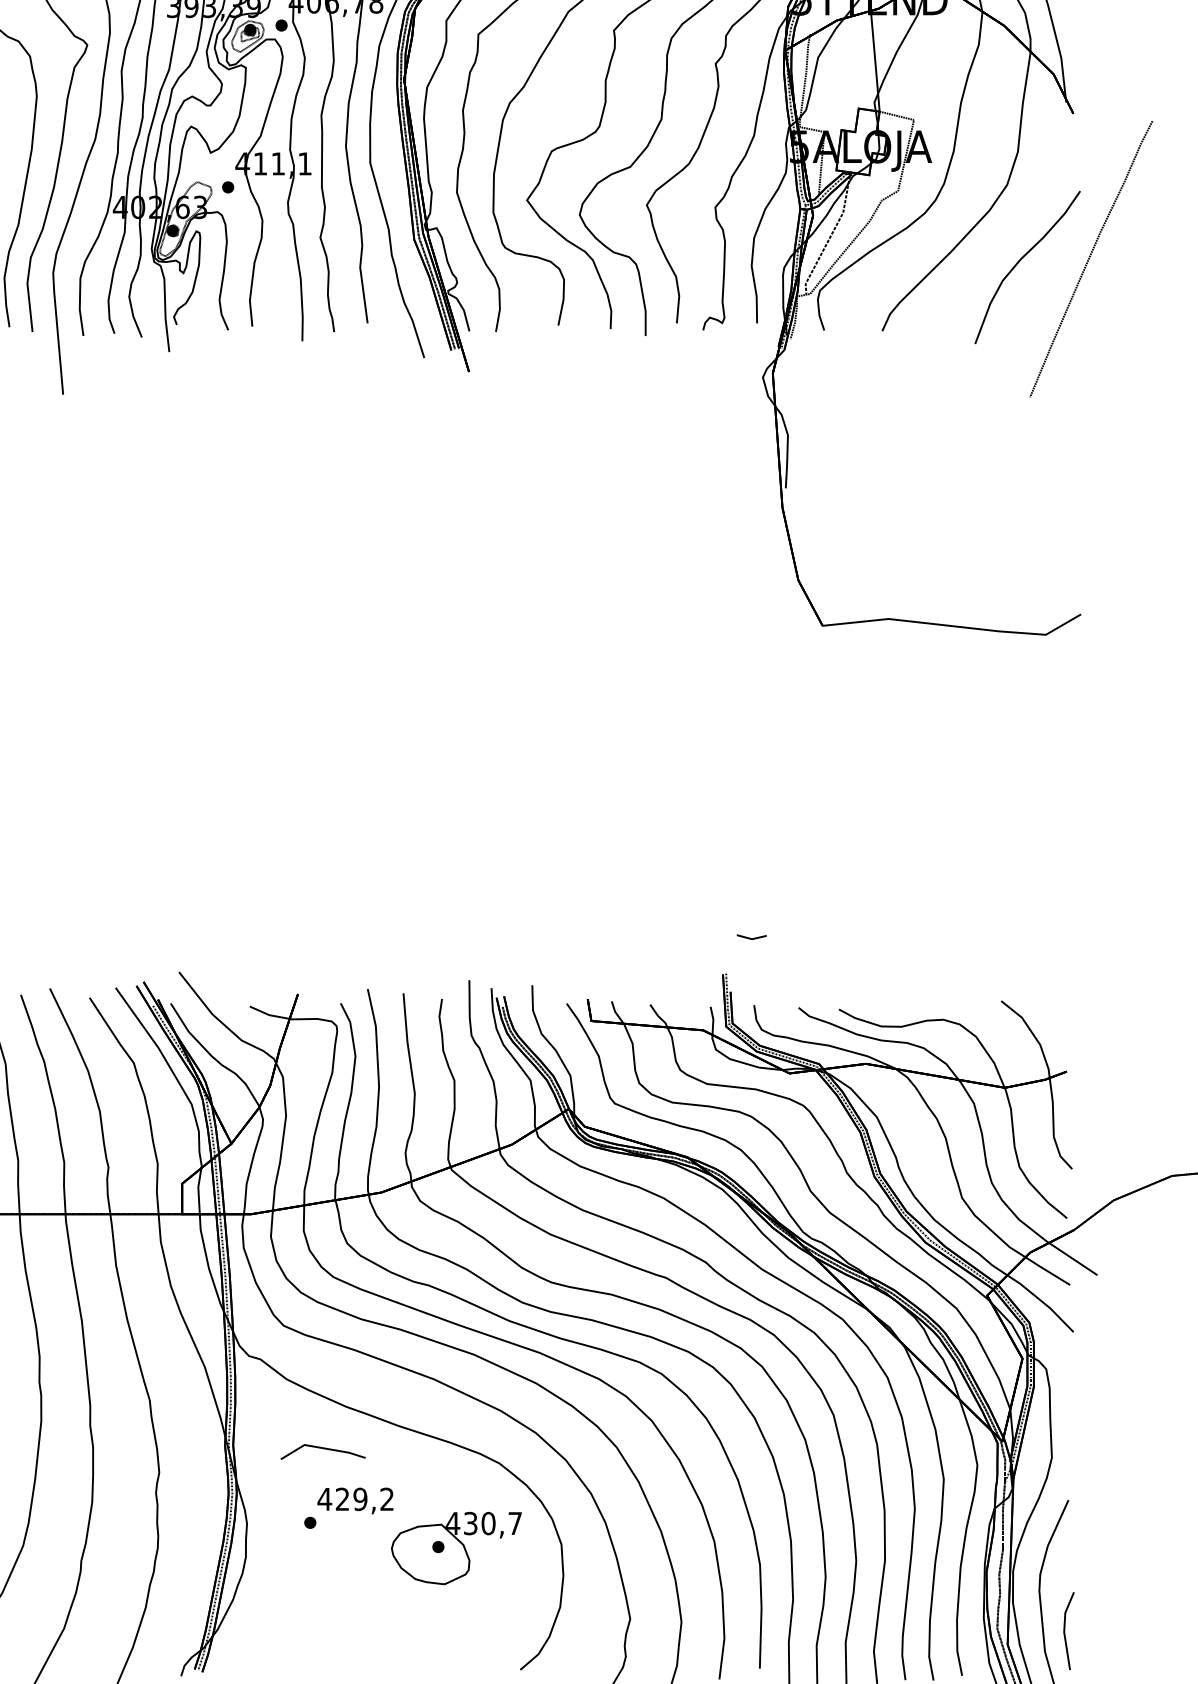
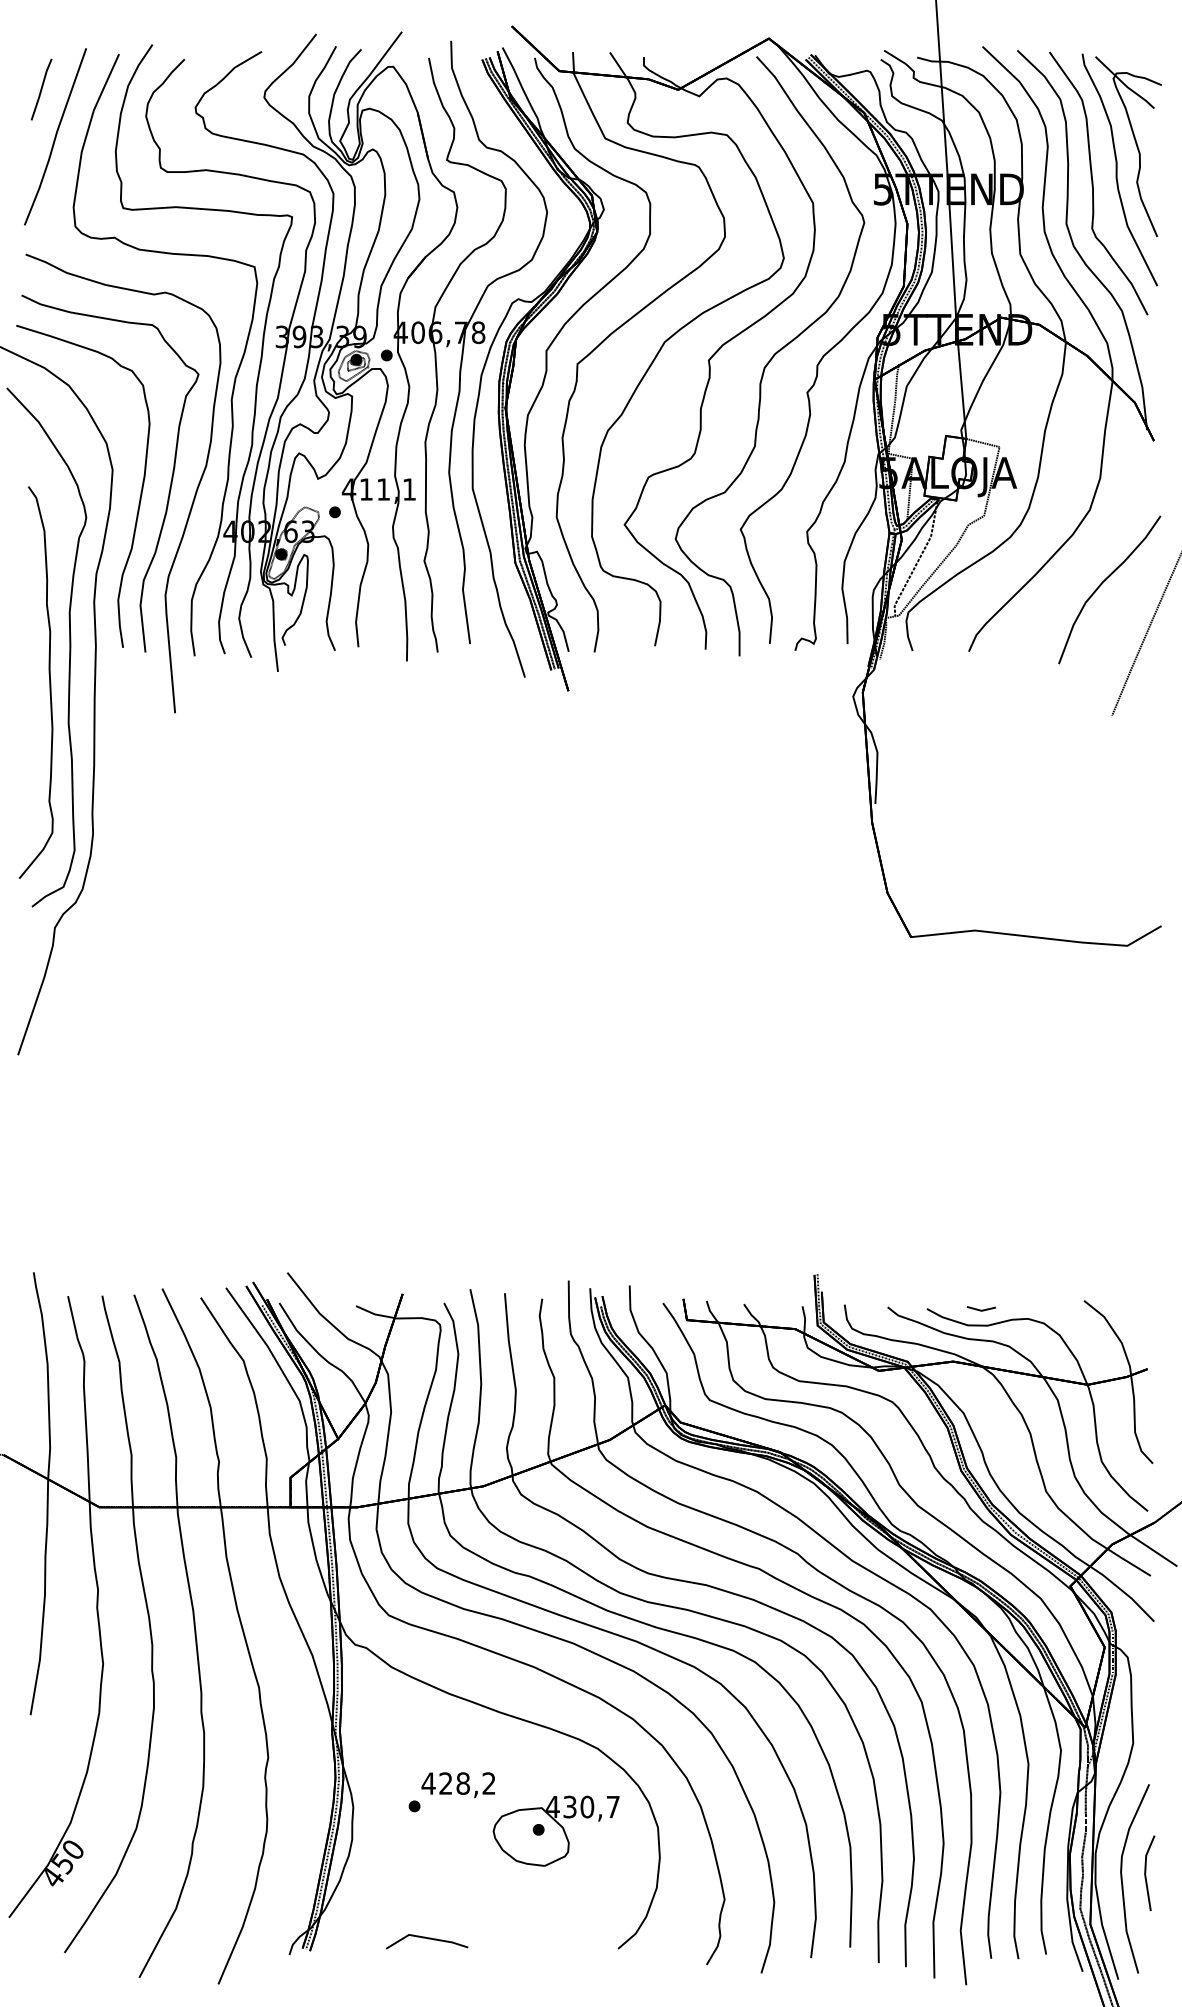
line: (750, 937) -> (980, 1309), moved
line: (324, 1449) -> (428, 1939), moved
text: (359, 1499) -> (462, 1783), 429,2 -> 428,2
line: (1065, 1630) -> (1146, 1872), moved

